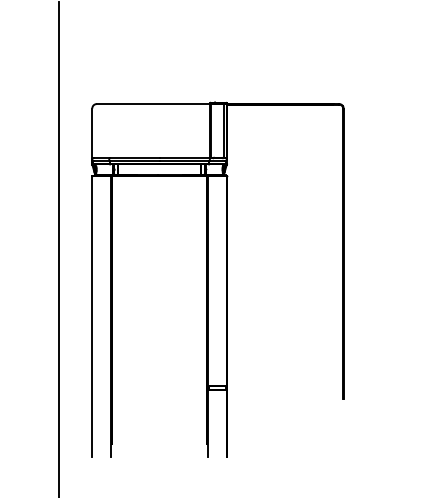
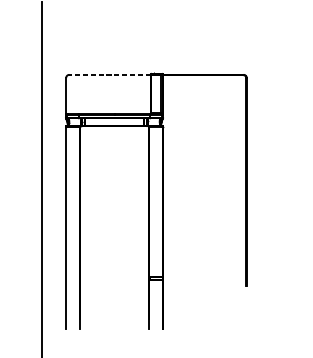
line: (153, 104) -> (110, 75), solid -> dashed

